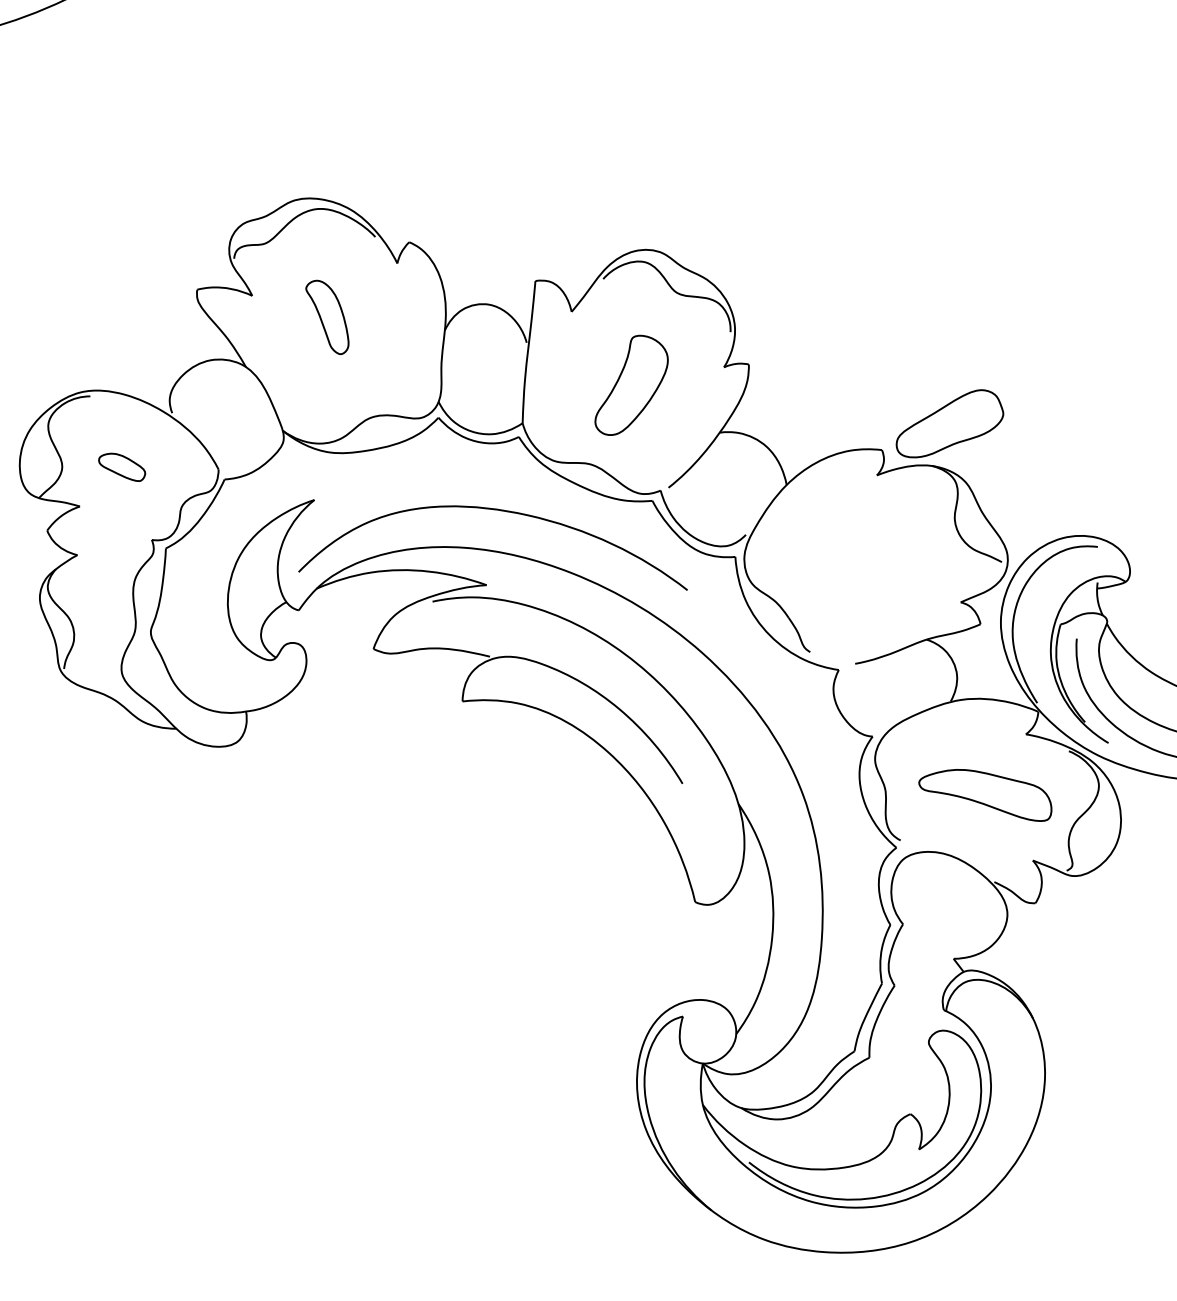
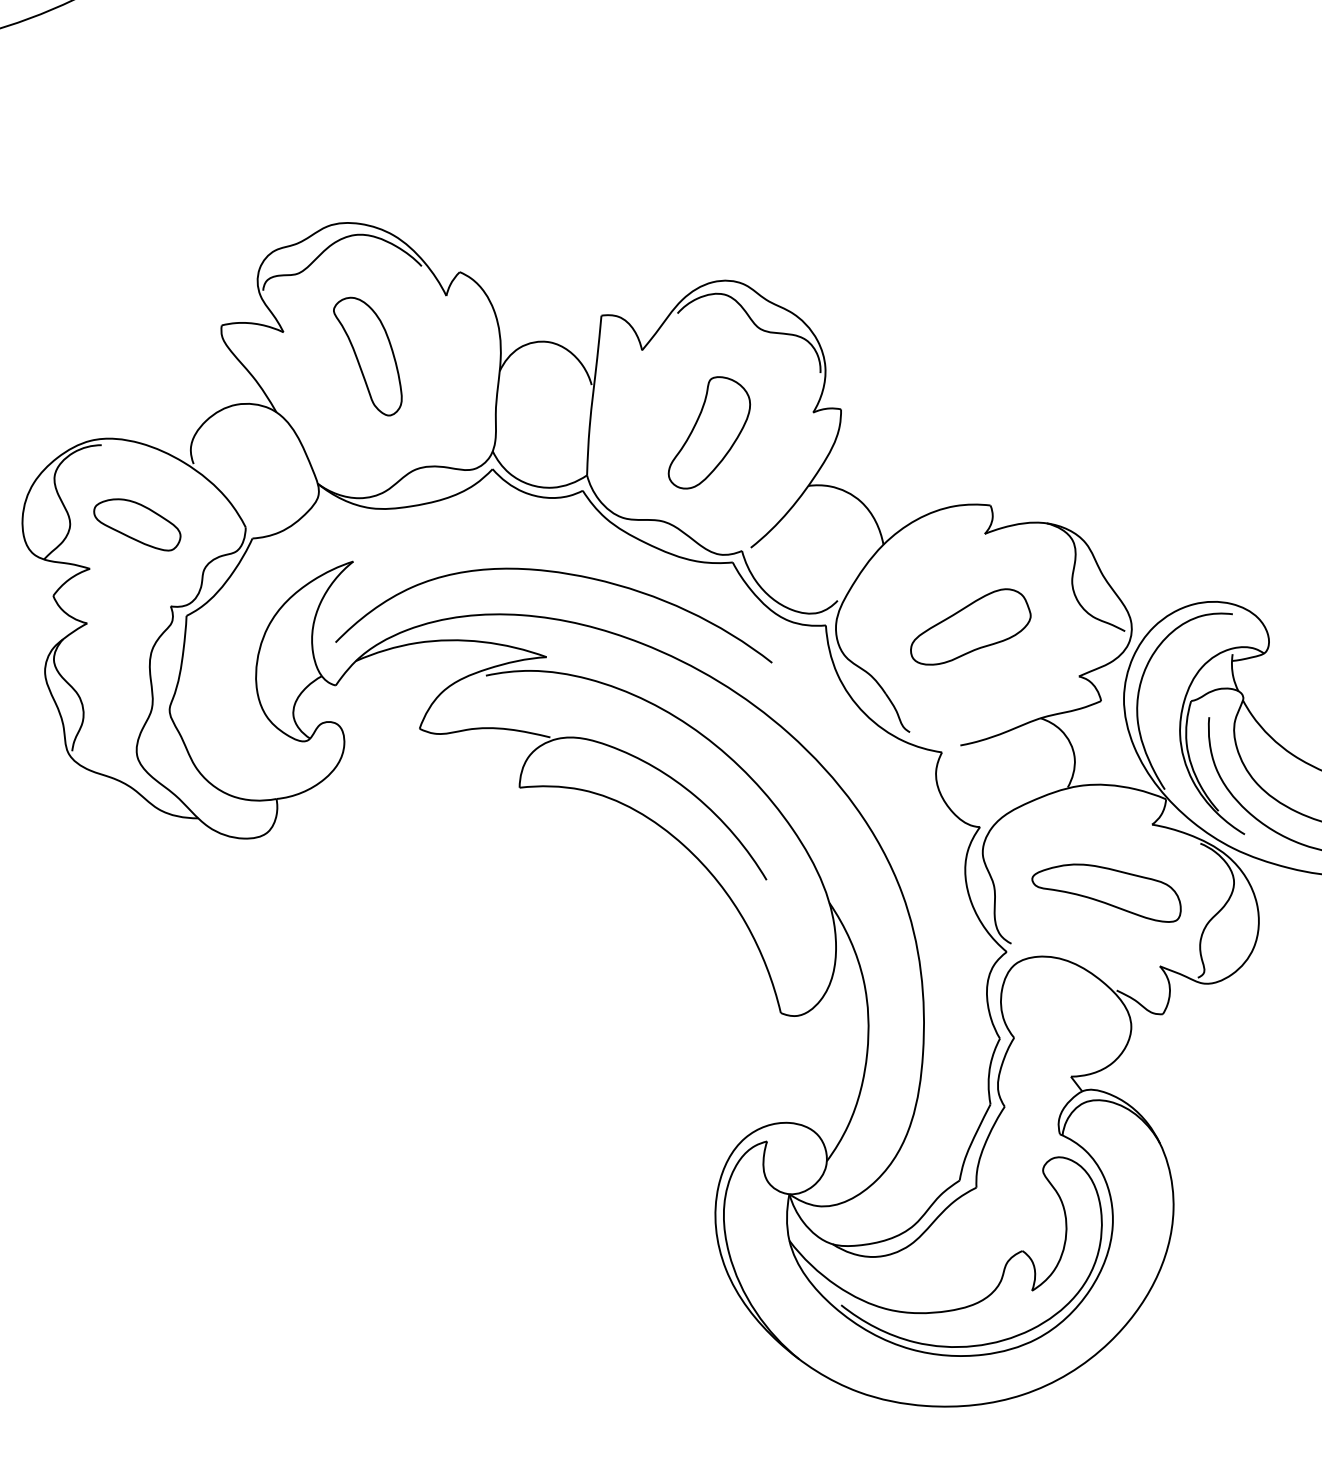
part: (327, 317) -> (367, 356), size x1.43
part: (949, 423) -> (970, 626), moved
part: (122, 467) -> (137, 524), size x1.67

